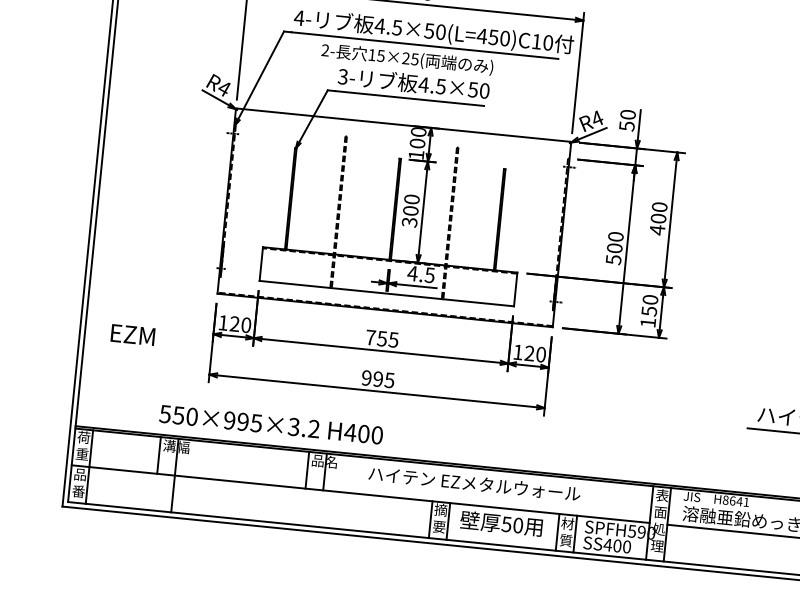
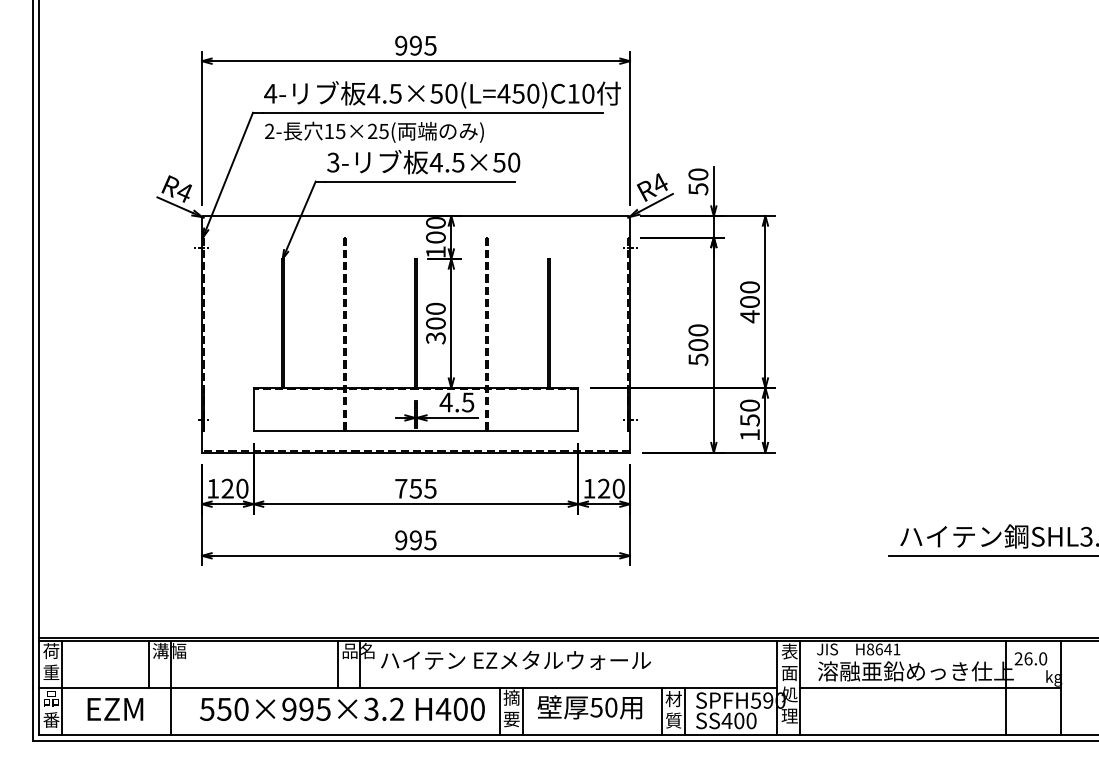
text: (407, 58) -> (374, 131), moved
text: (133, 335) -> (115, 709), moved
text: (271, 424) -> (342, 708), moved
text: (474, 483) -> (515, 660), moved

